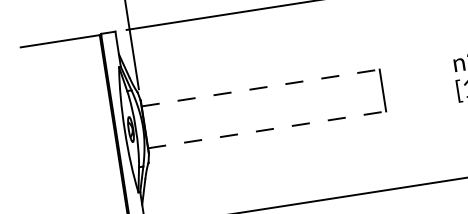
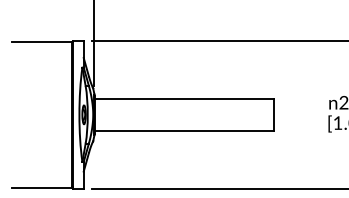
line: (261, 88) -> (184, 99), dashed -> solid
line: (267, 129) -> (184, 130), dashed -> solid

